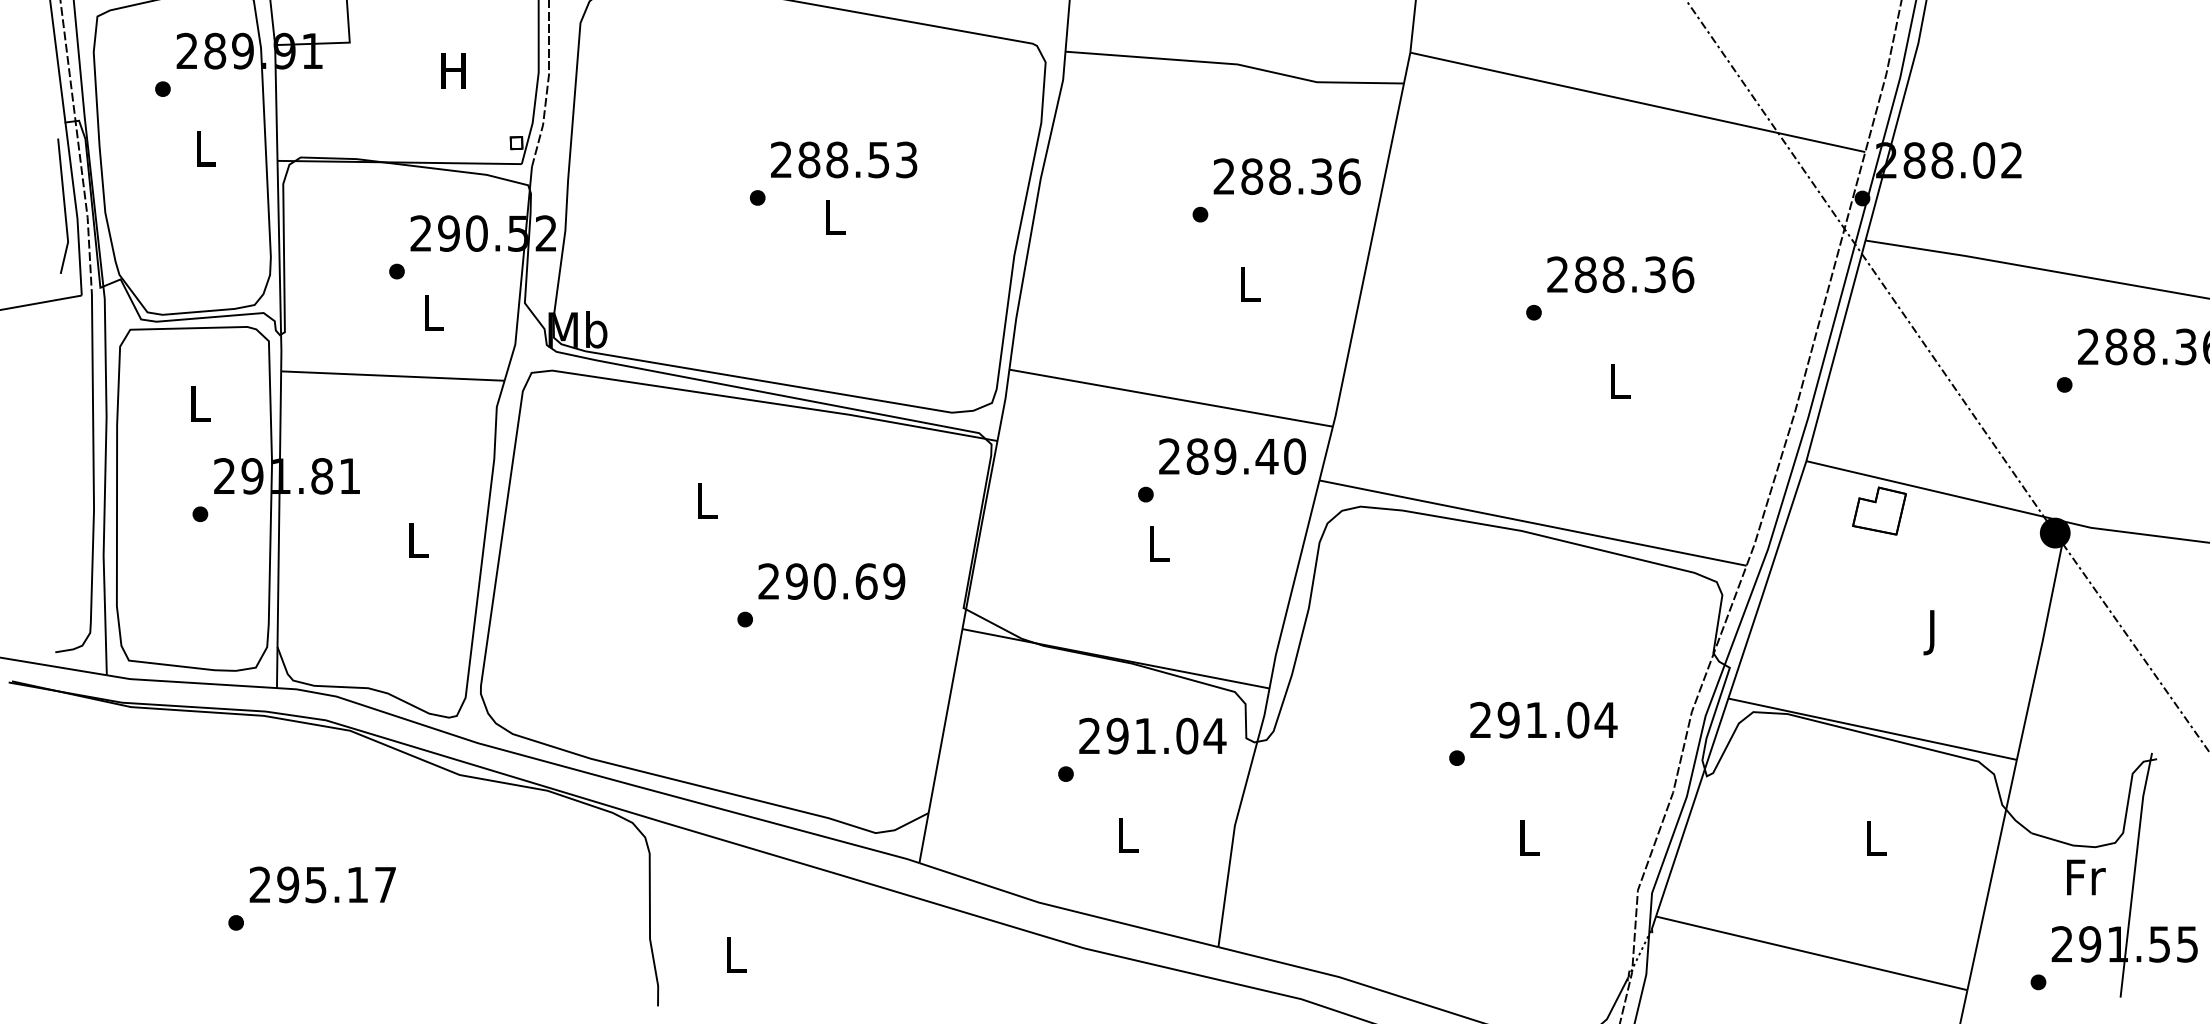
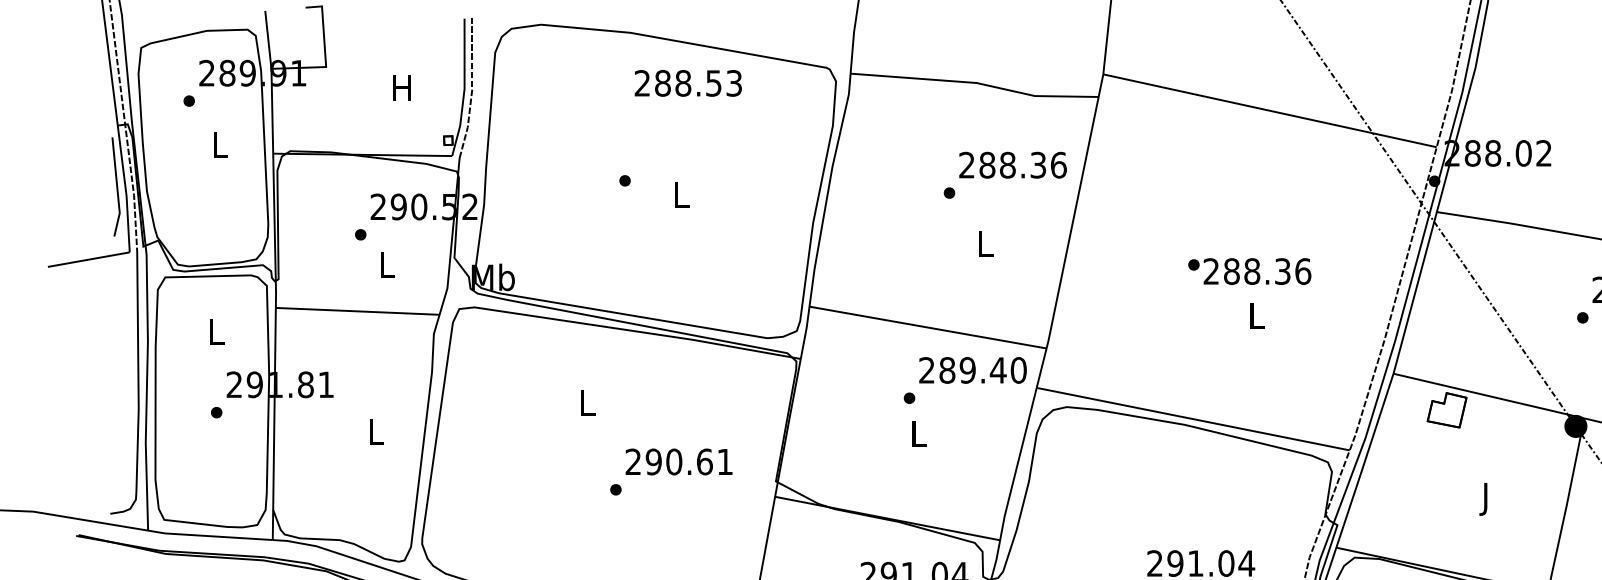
text: (844, 159) -> (688, 83), moved
text: (1620, 274) -> (1257, 271), moved
text: (894, 581) -> (725, 461), 290.69 -> 290.61

